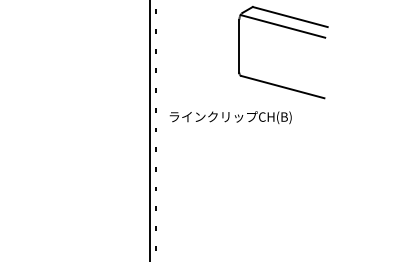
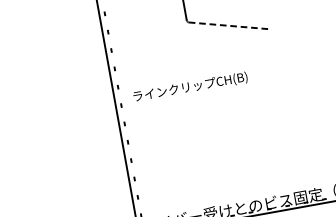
line: (283, 87) -> (230, 26), solid -> dashed
text: (230, 117) -> (190, 87), moved

